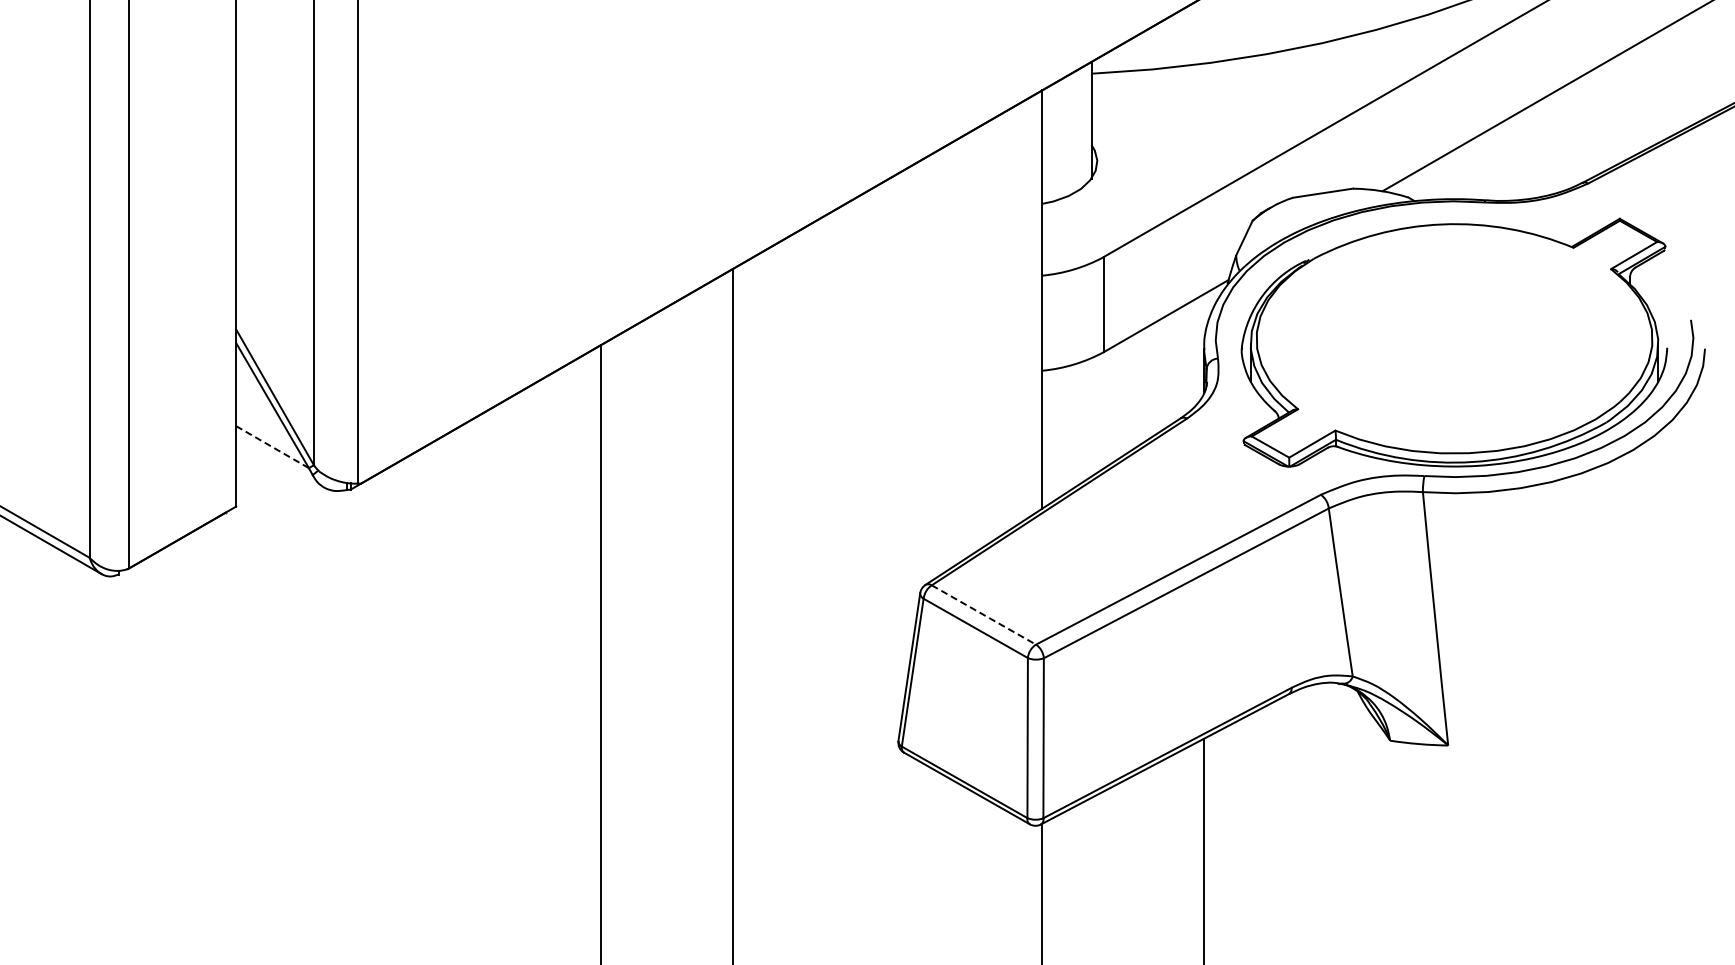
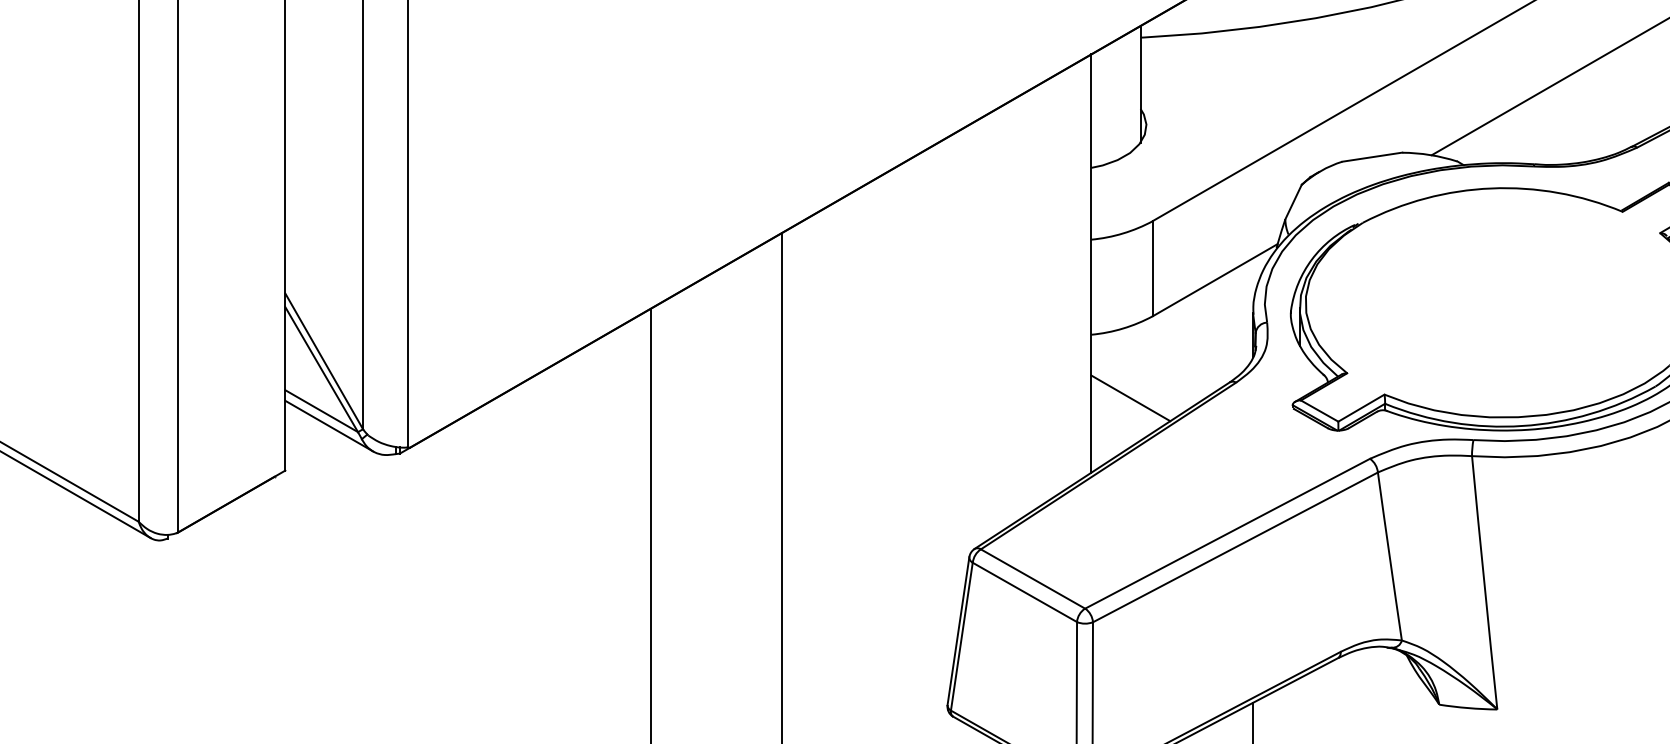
line: (1081, 434) -> (1130, 398), added
line: (272, 447) -> (321, 411), dashed -> solid
line: (280, 461) -> (329, 425), added
line: (983, 615) -> (1032, 579), dashed -> solid

